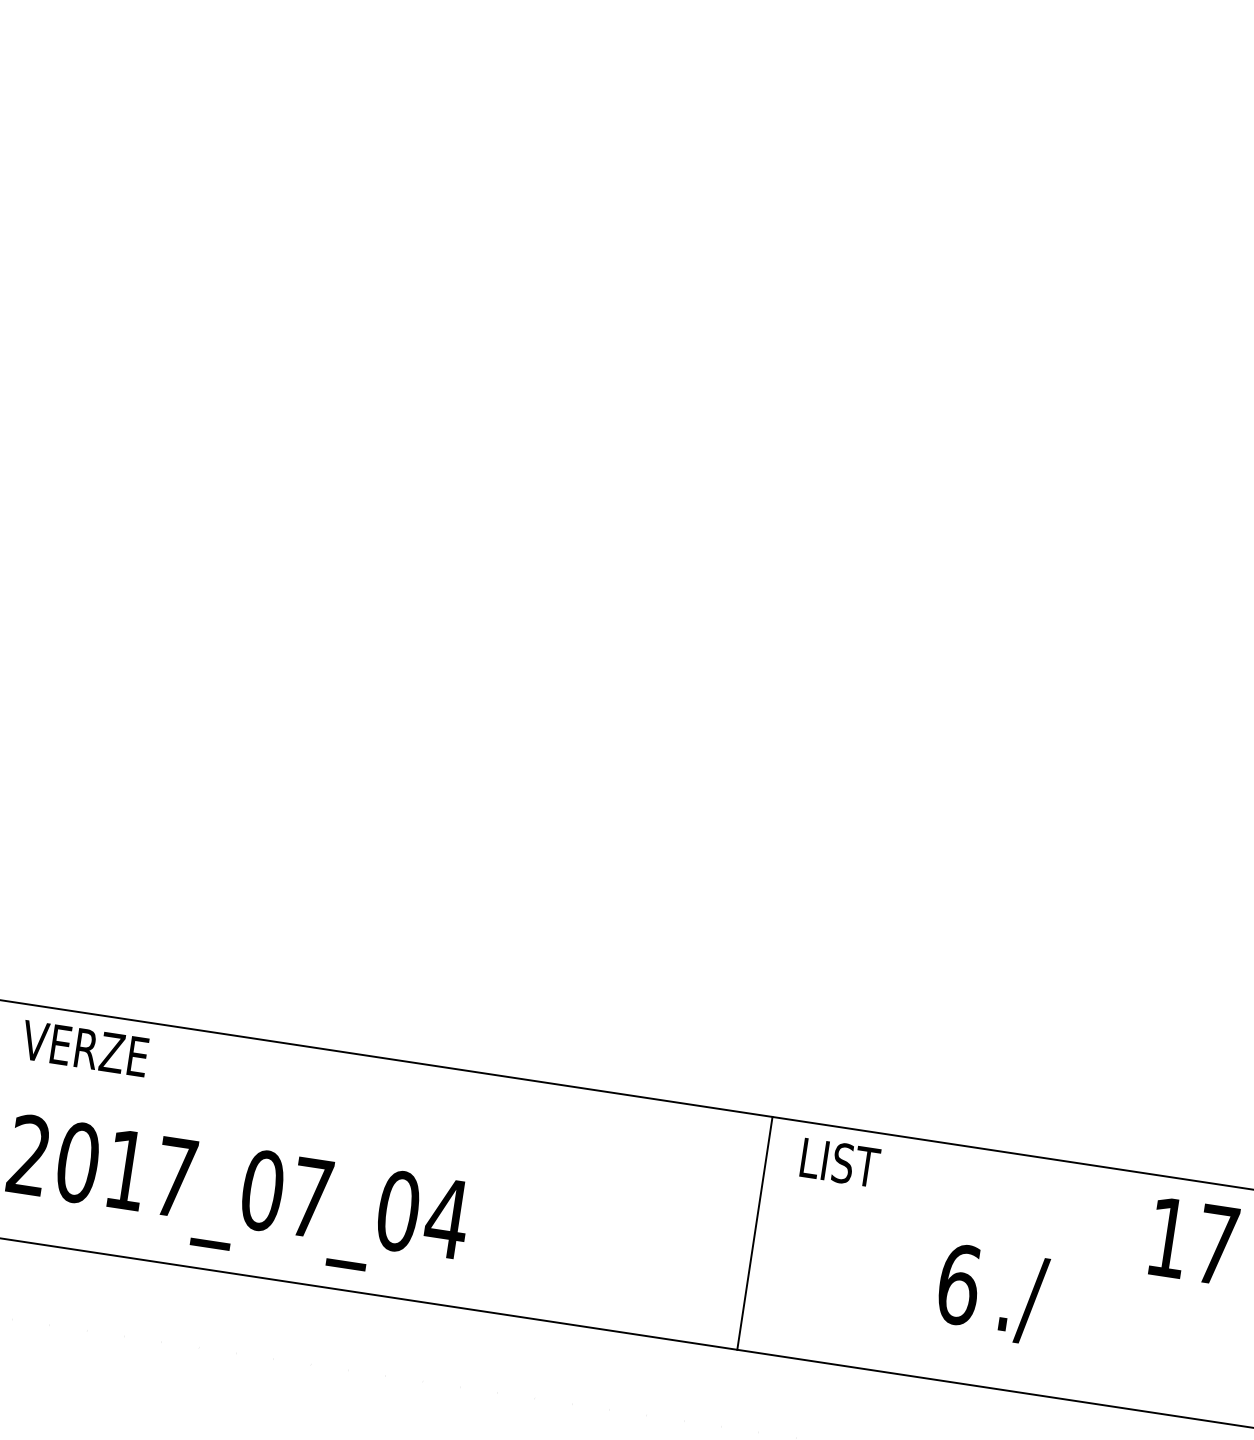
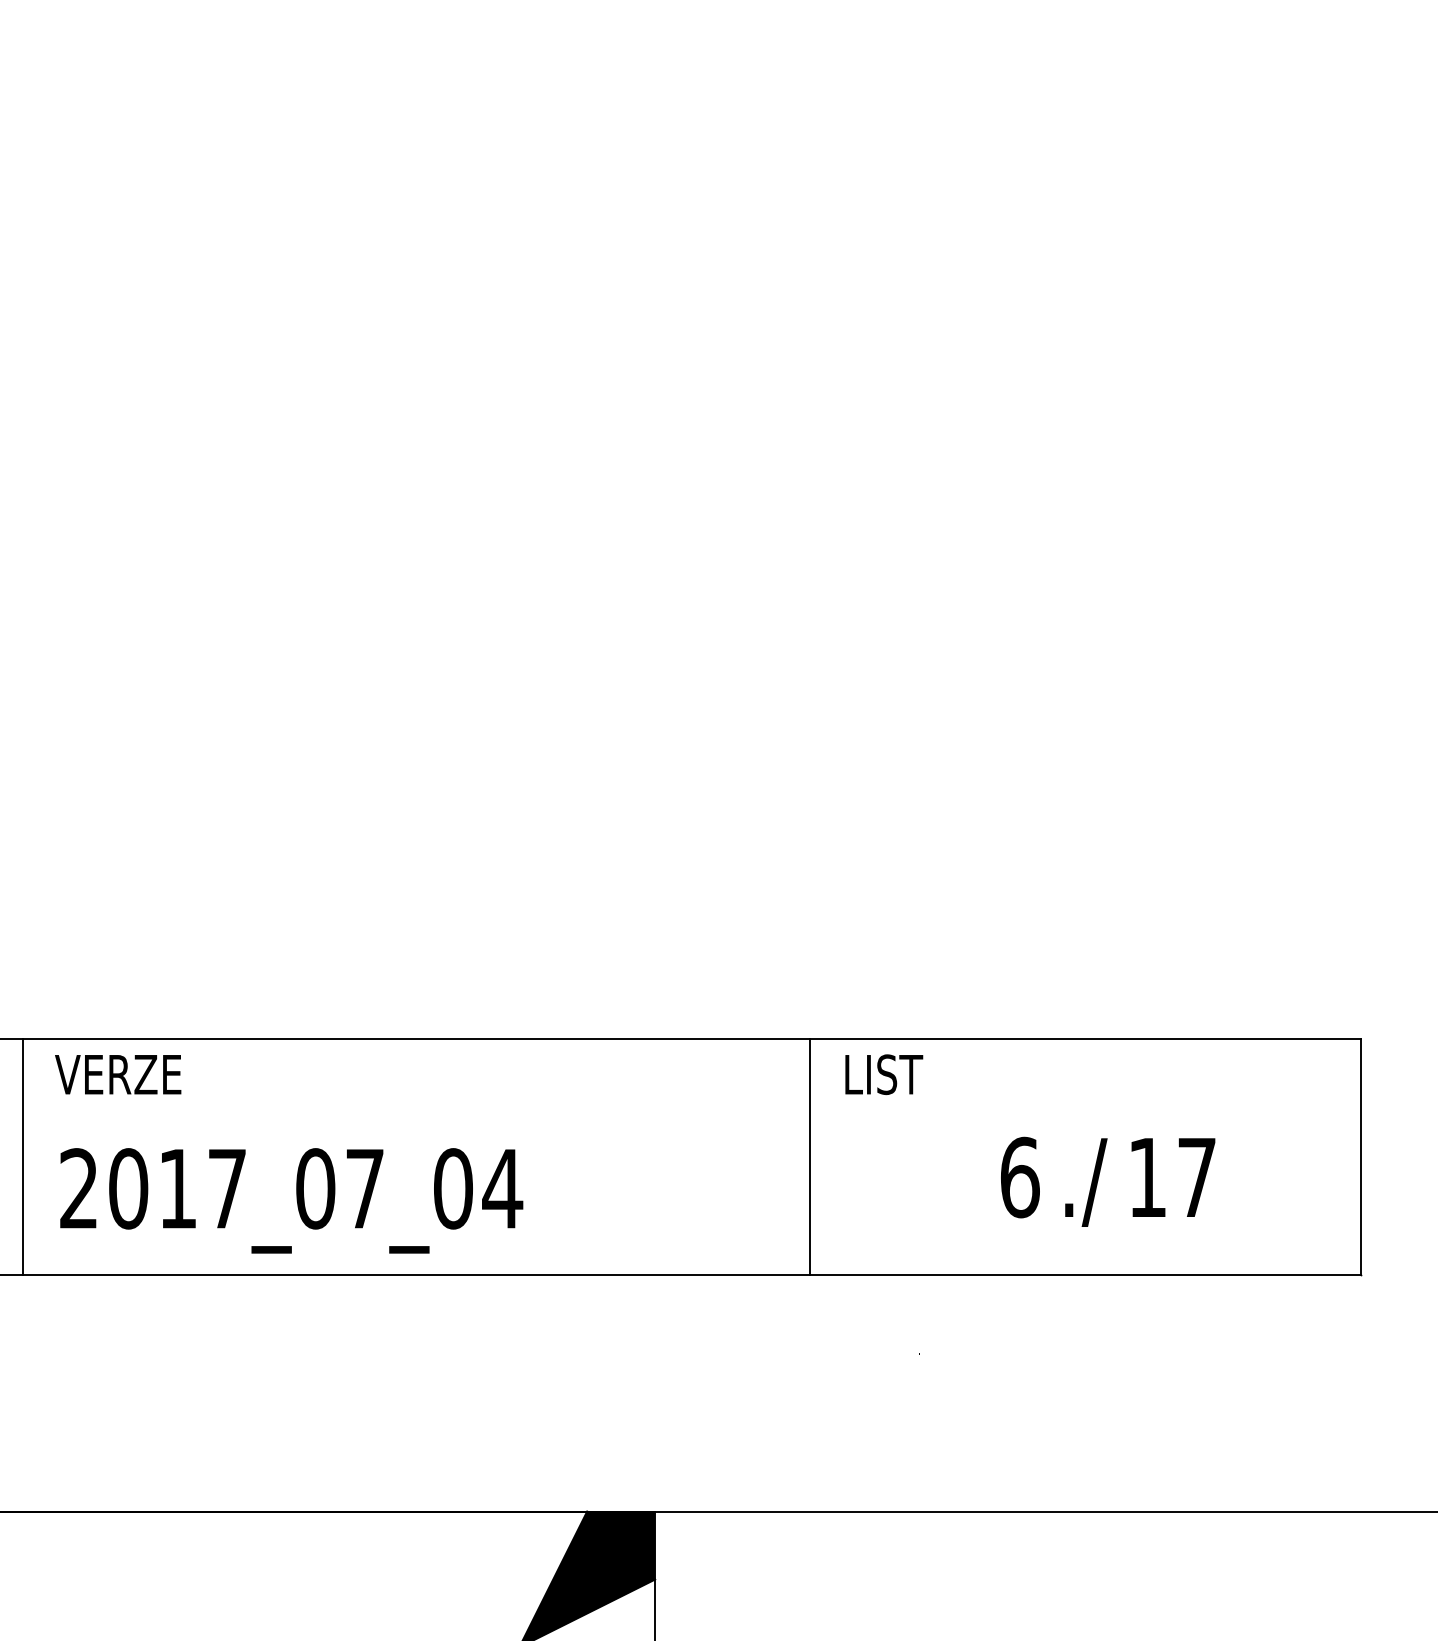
text: (1193, 1241) -> (1173, 1177), moved

